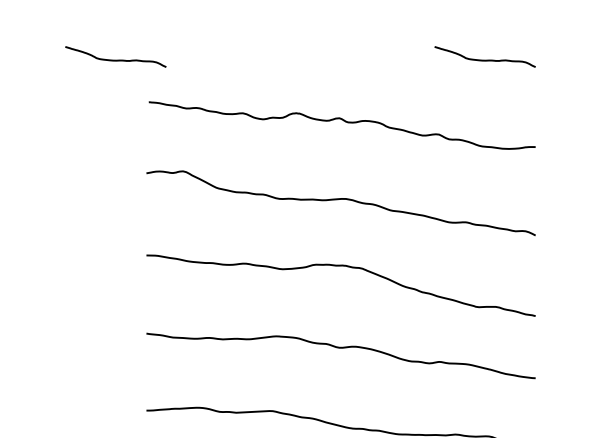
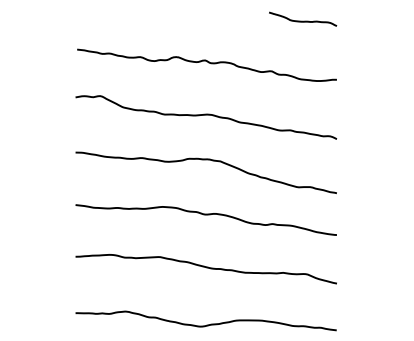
curve: (116, 58) -> (55, 20), removed

